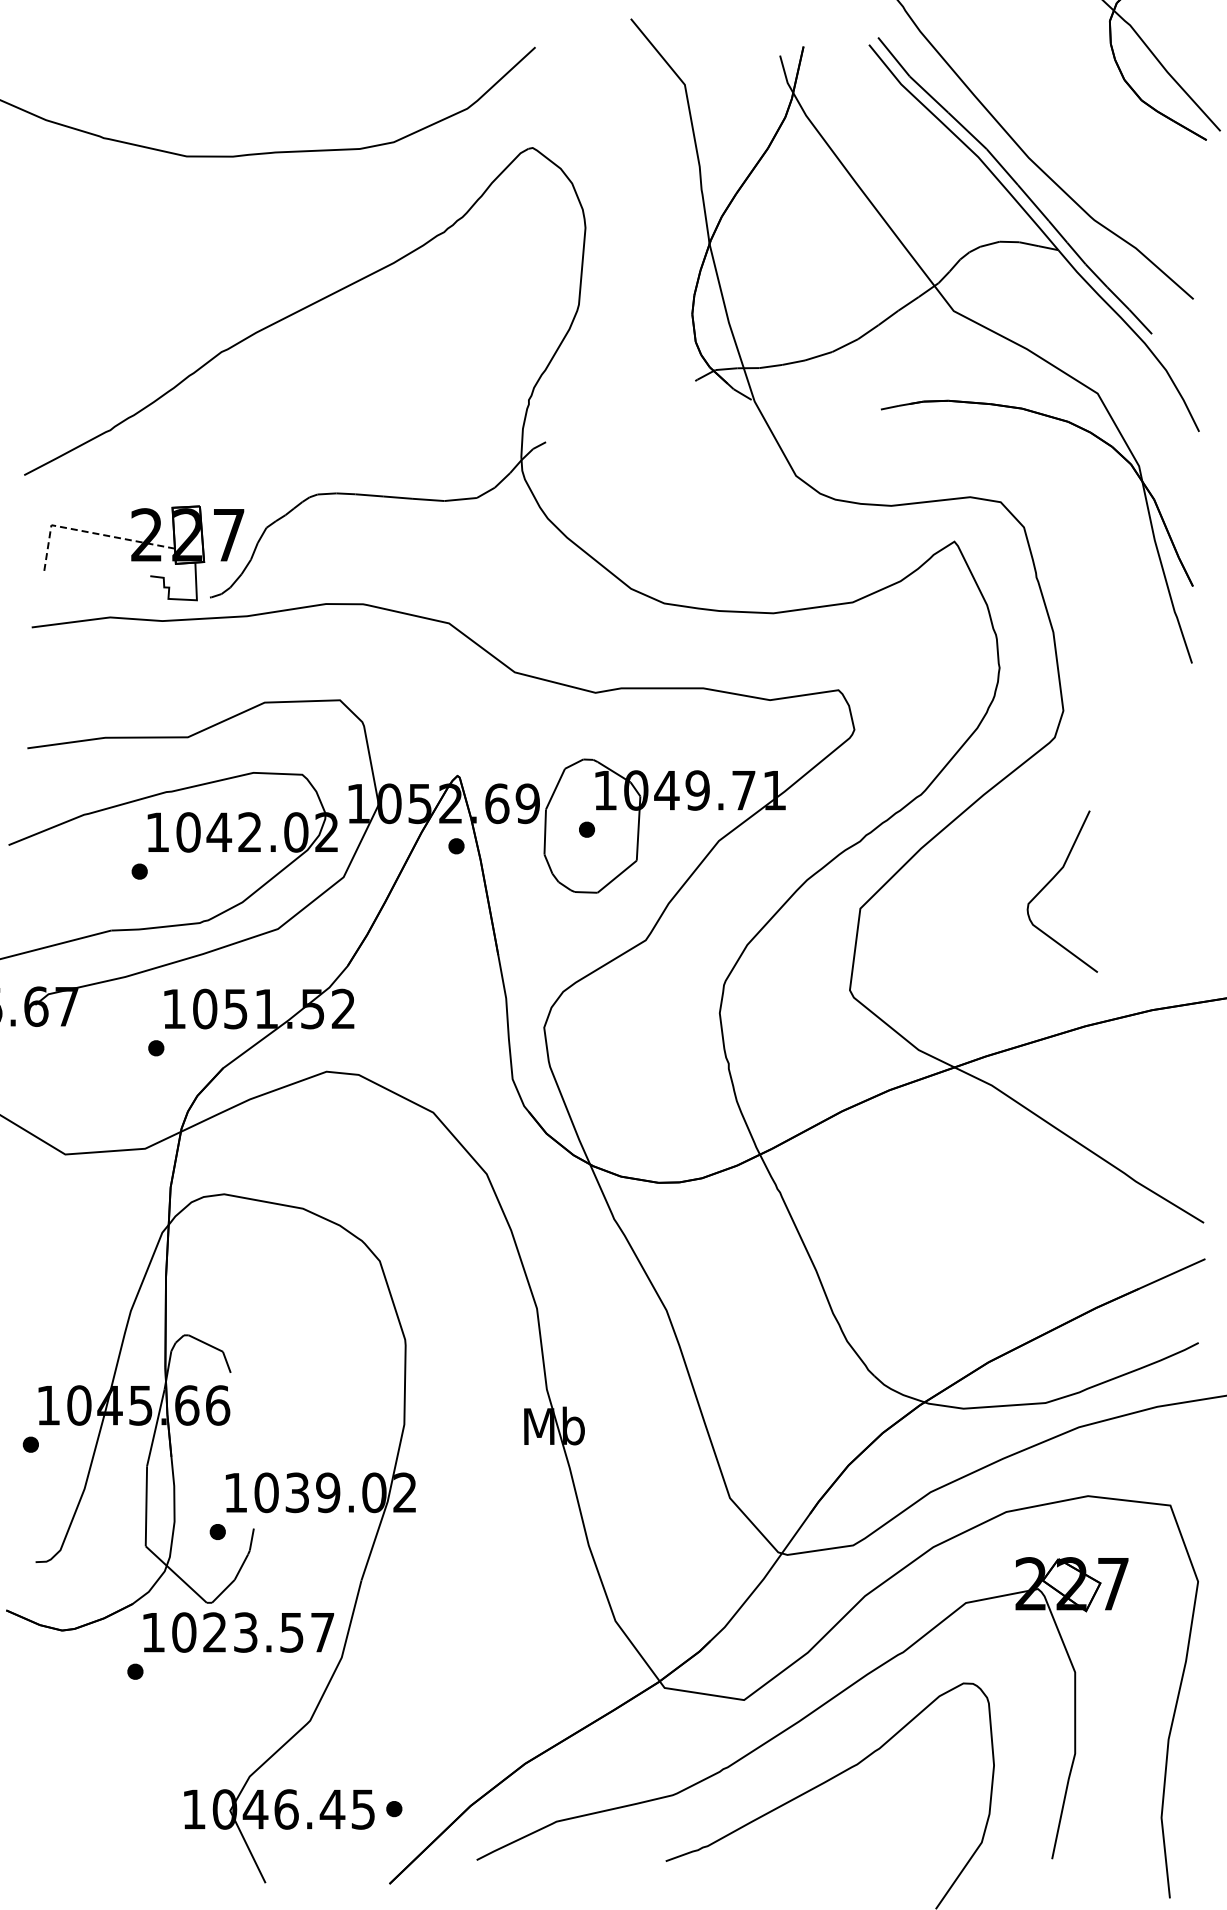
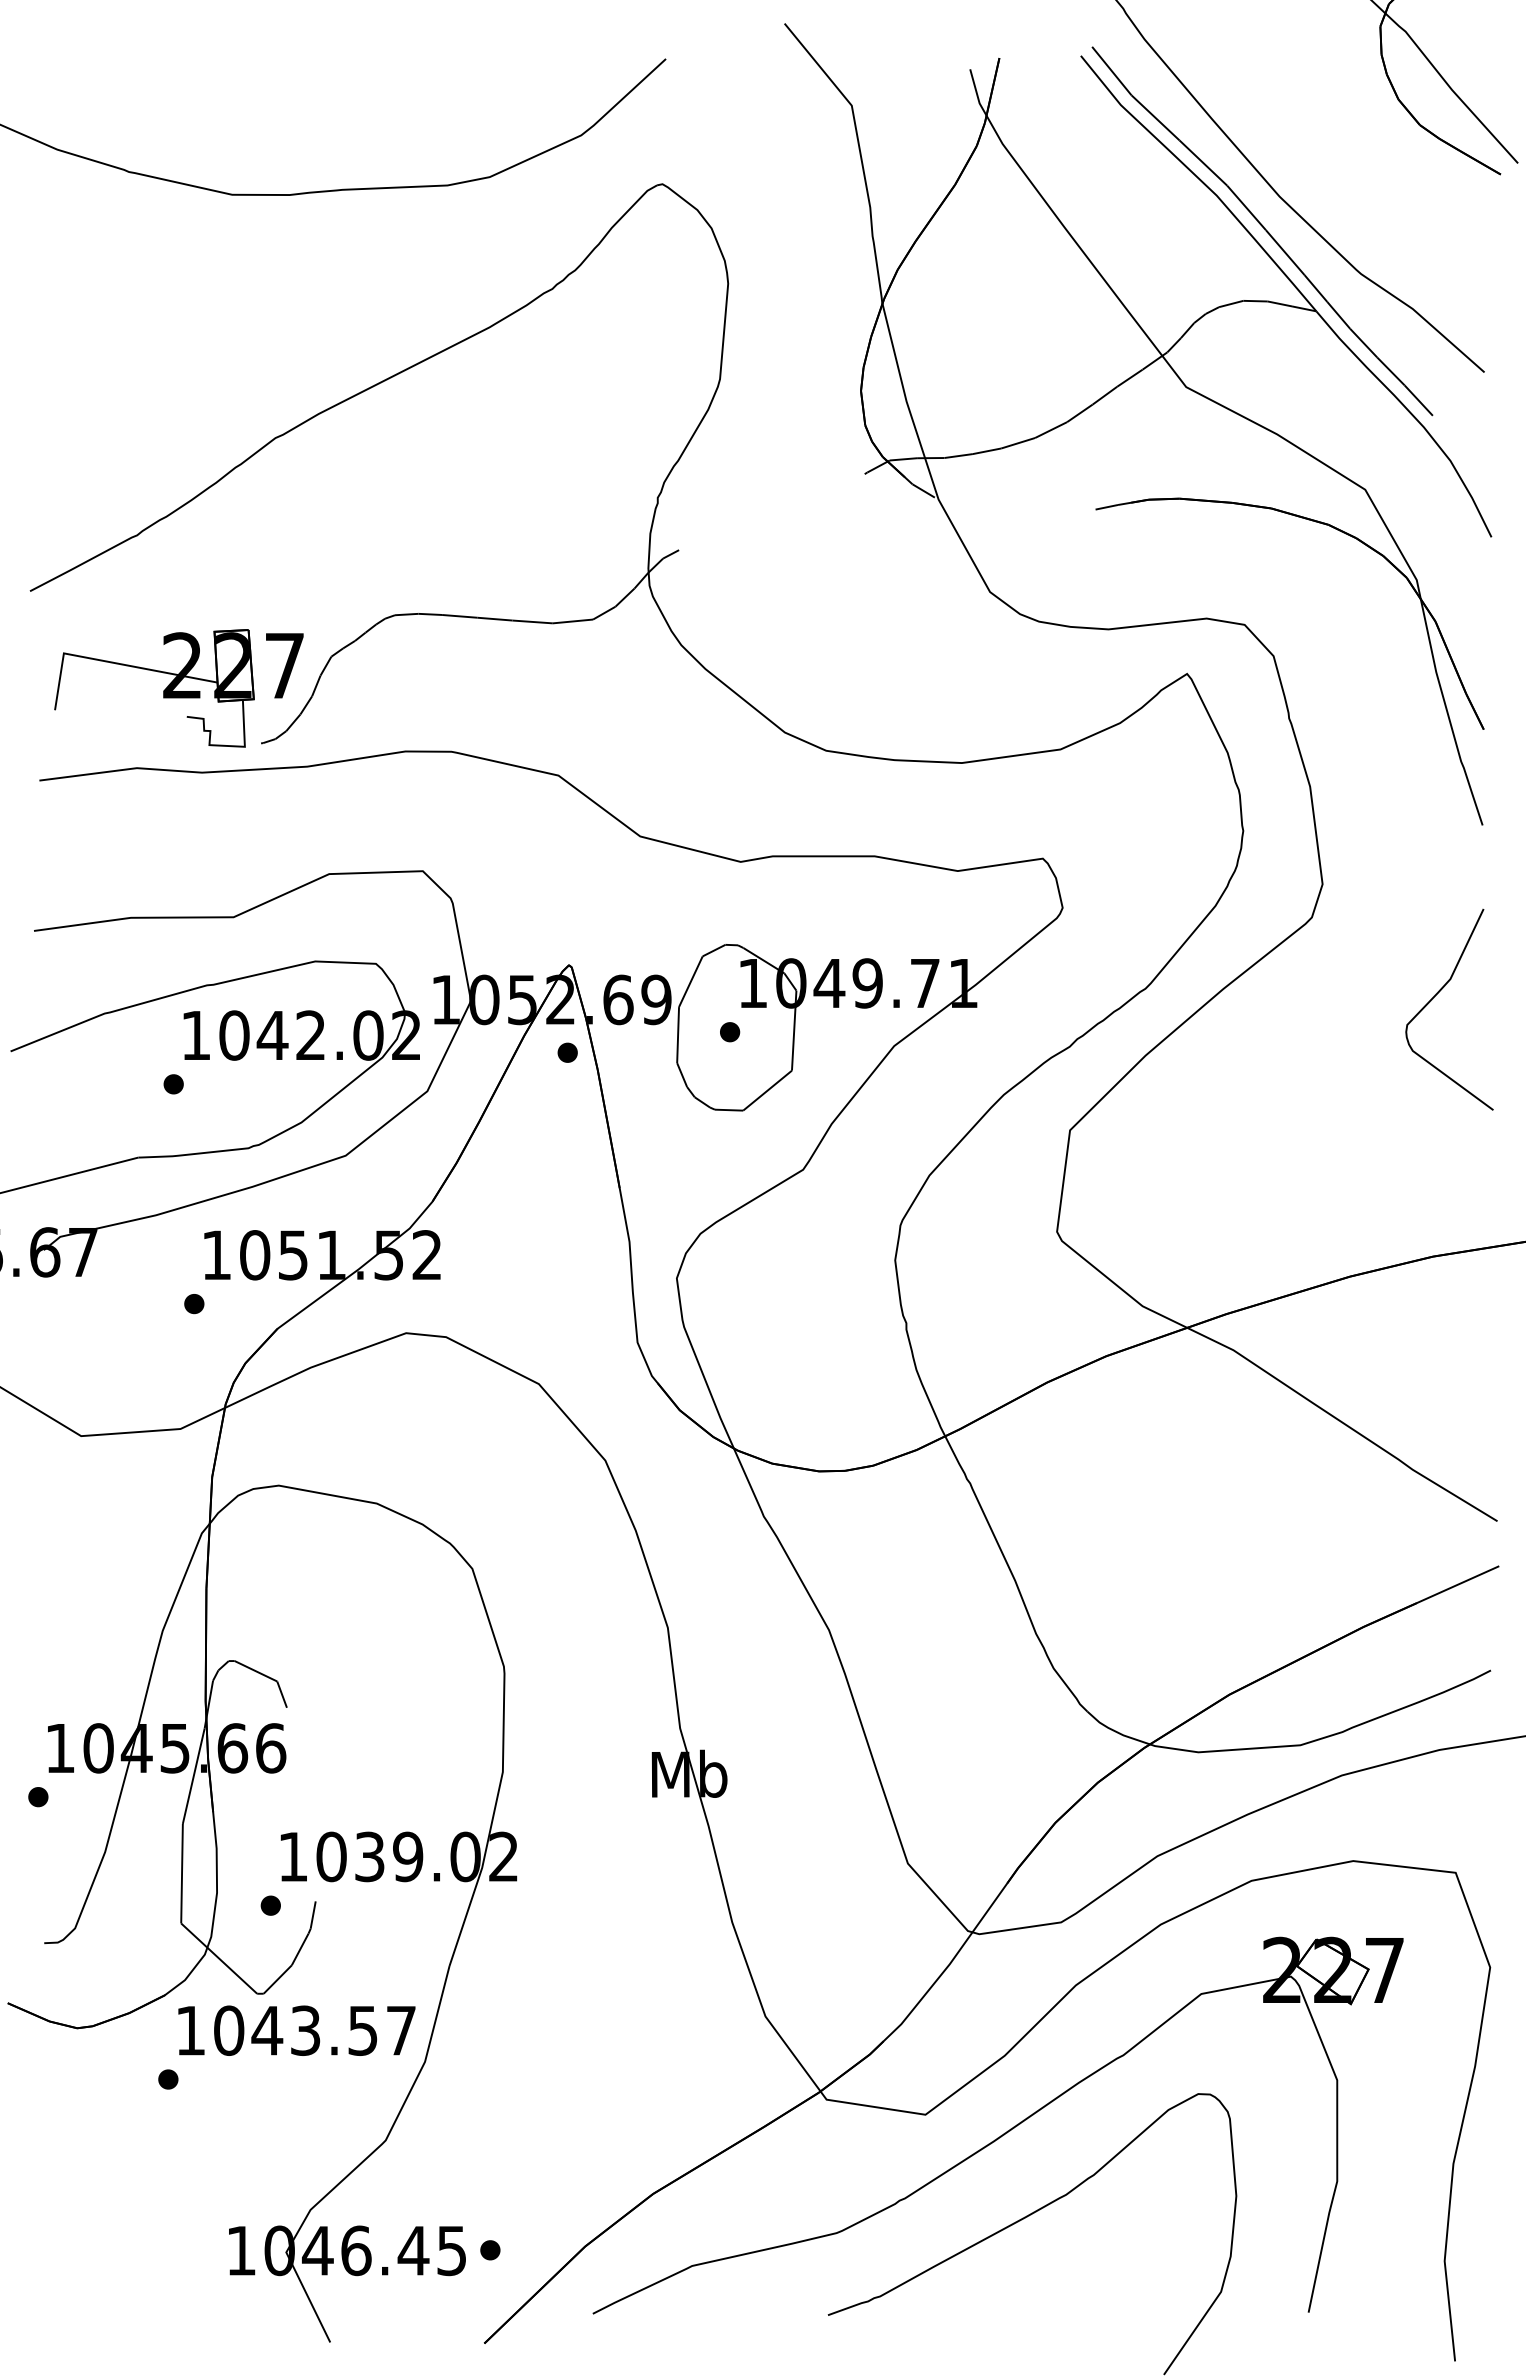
line: (89, 532) -> (111, 662), dashed -> solid
curve: (1052, 880) -> (1437, 995), moved
text: (214, 1632) -> (266, 2030), 1023.57 -> 1043.57

